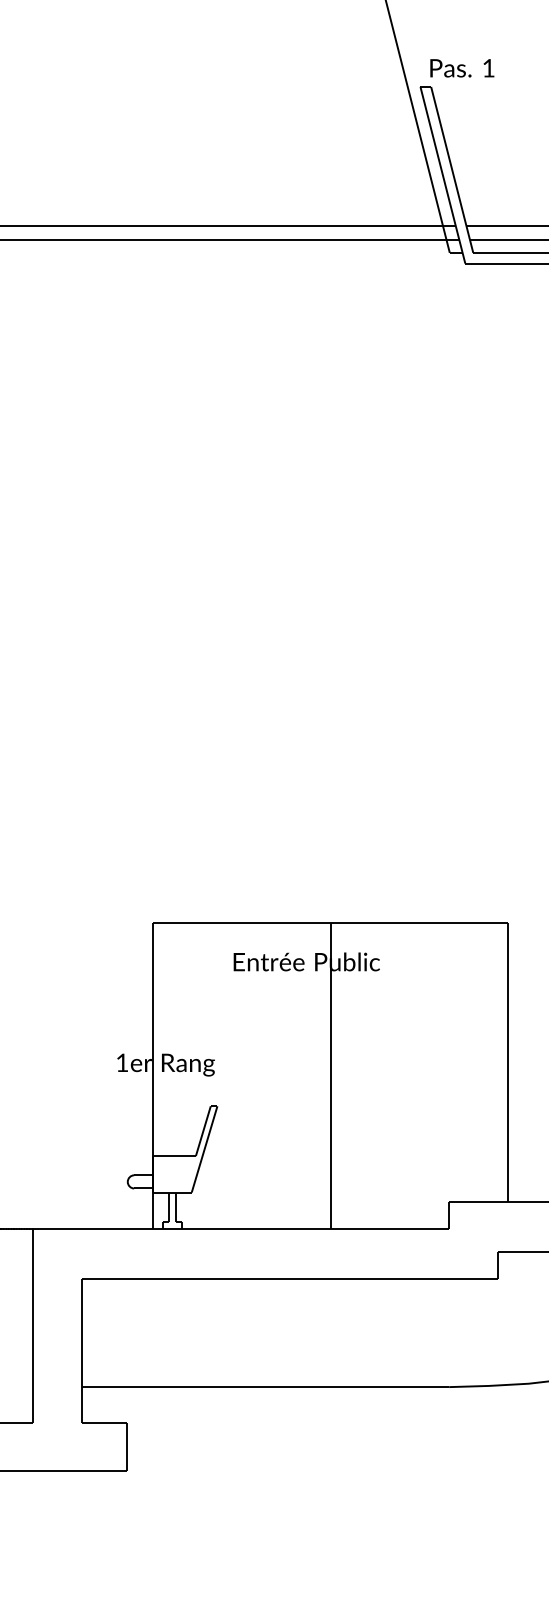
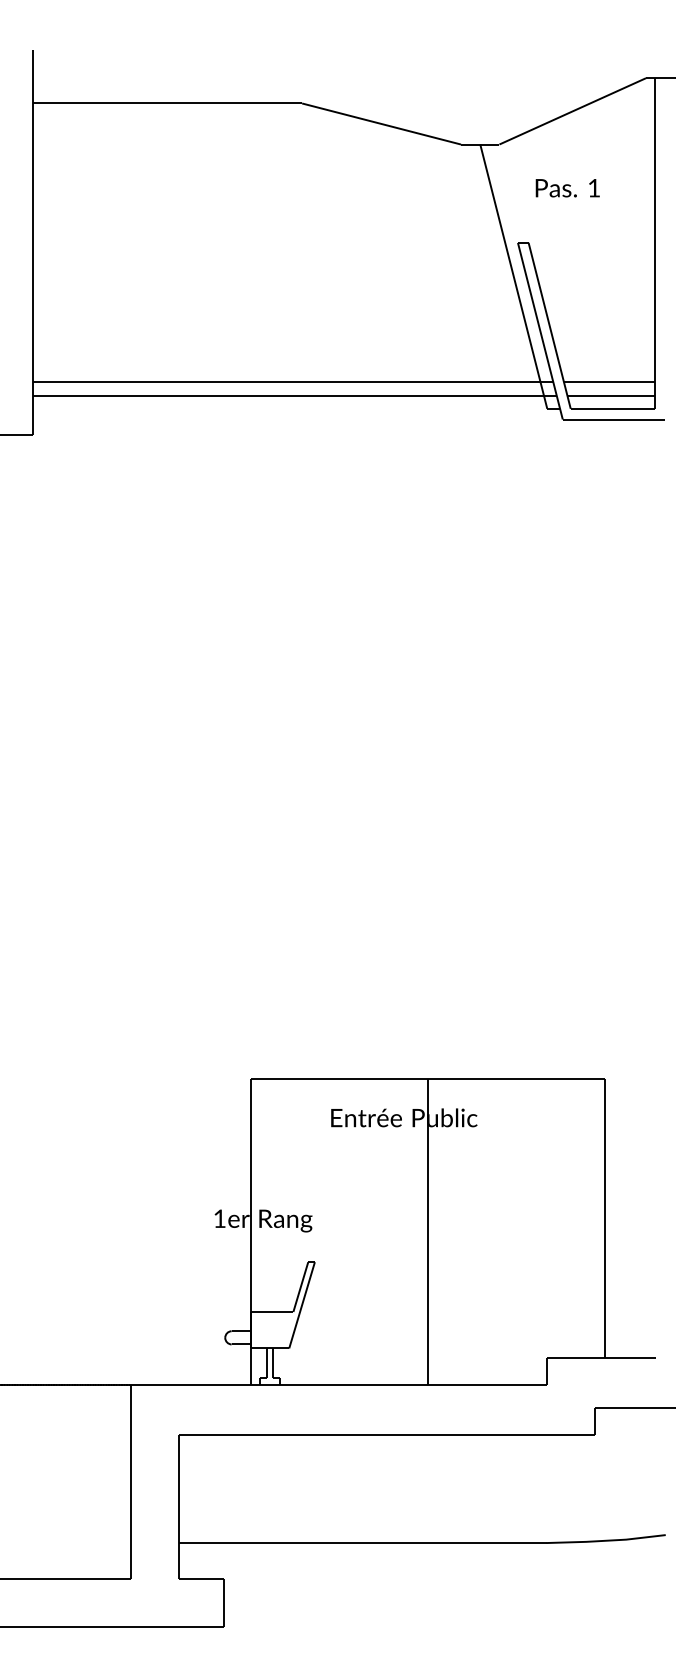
text: (462, 68) -> (567, 188), moved

